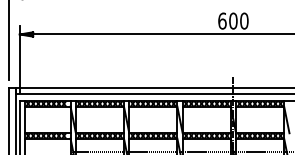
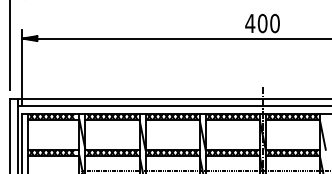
text: (221, 20) -> (249, 22), 600 -> 400

